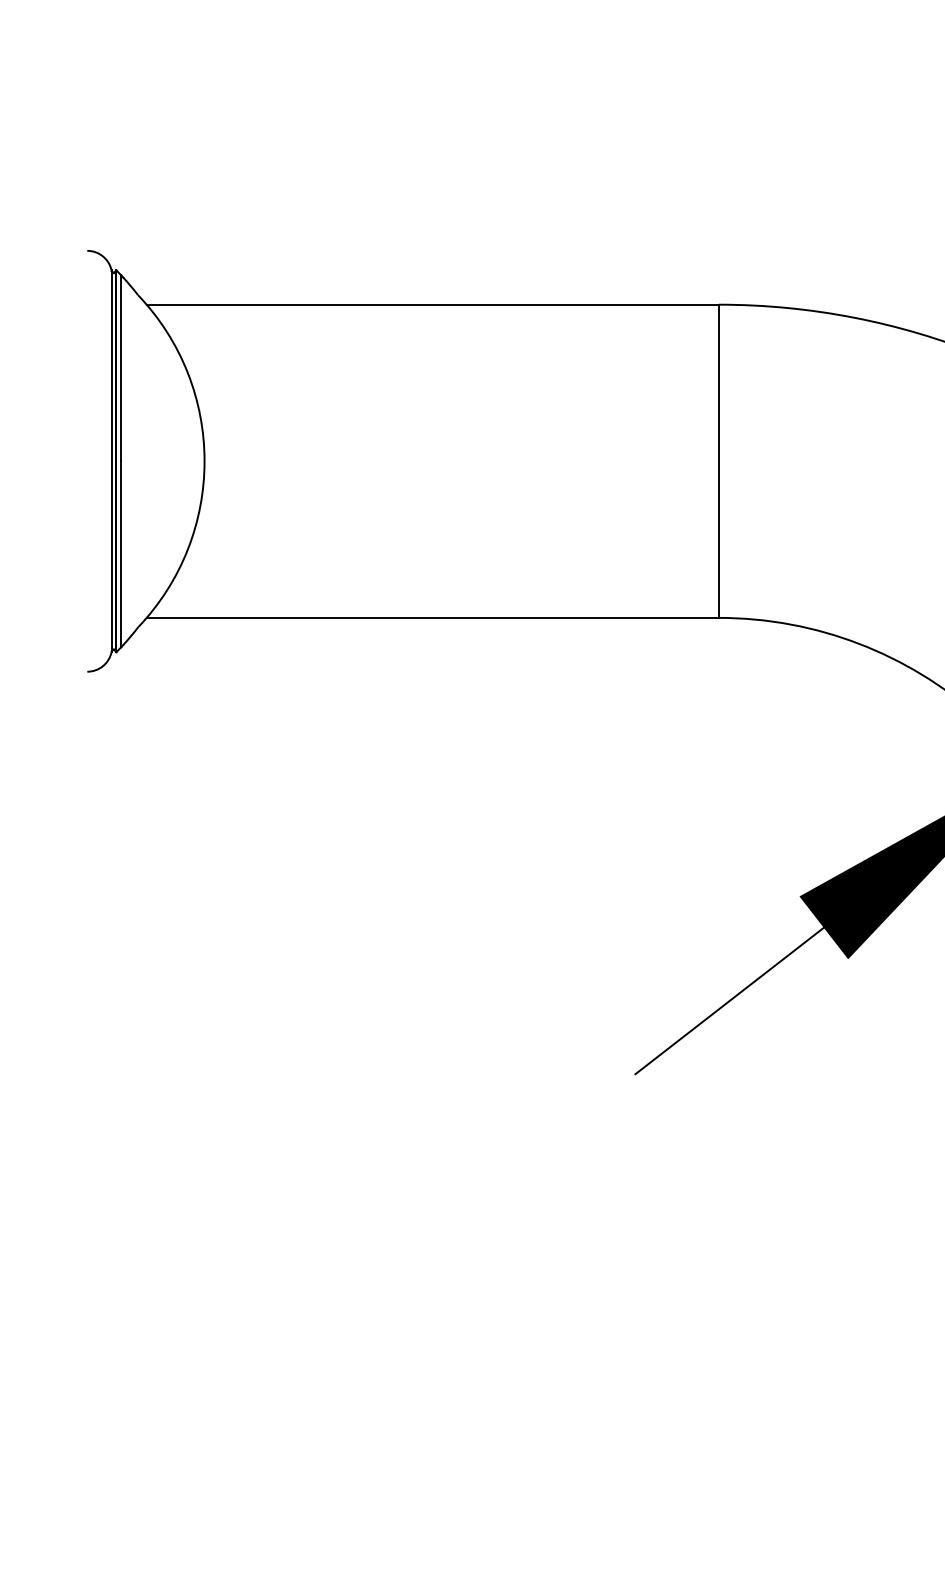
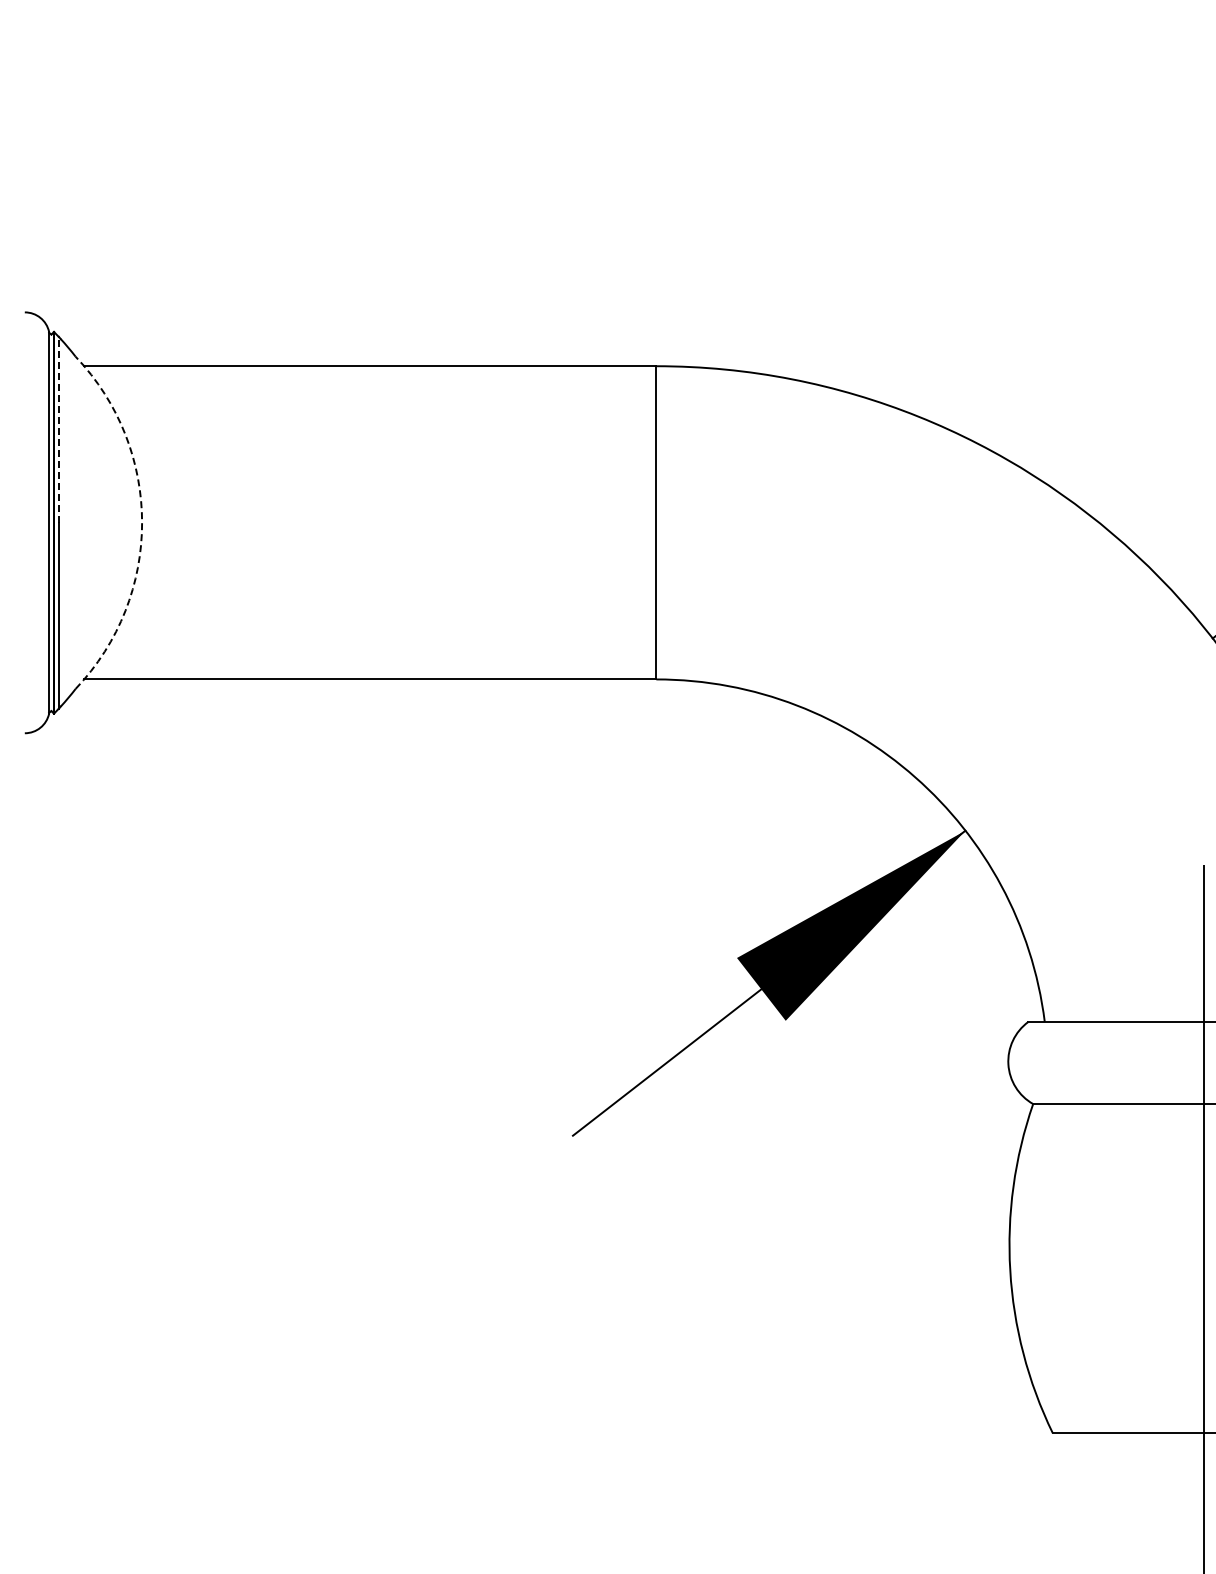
line: (120, 367) -> (58, 429), solid -> dashed
arc: (204, 460) -> (142, 522), solid -> dashed

